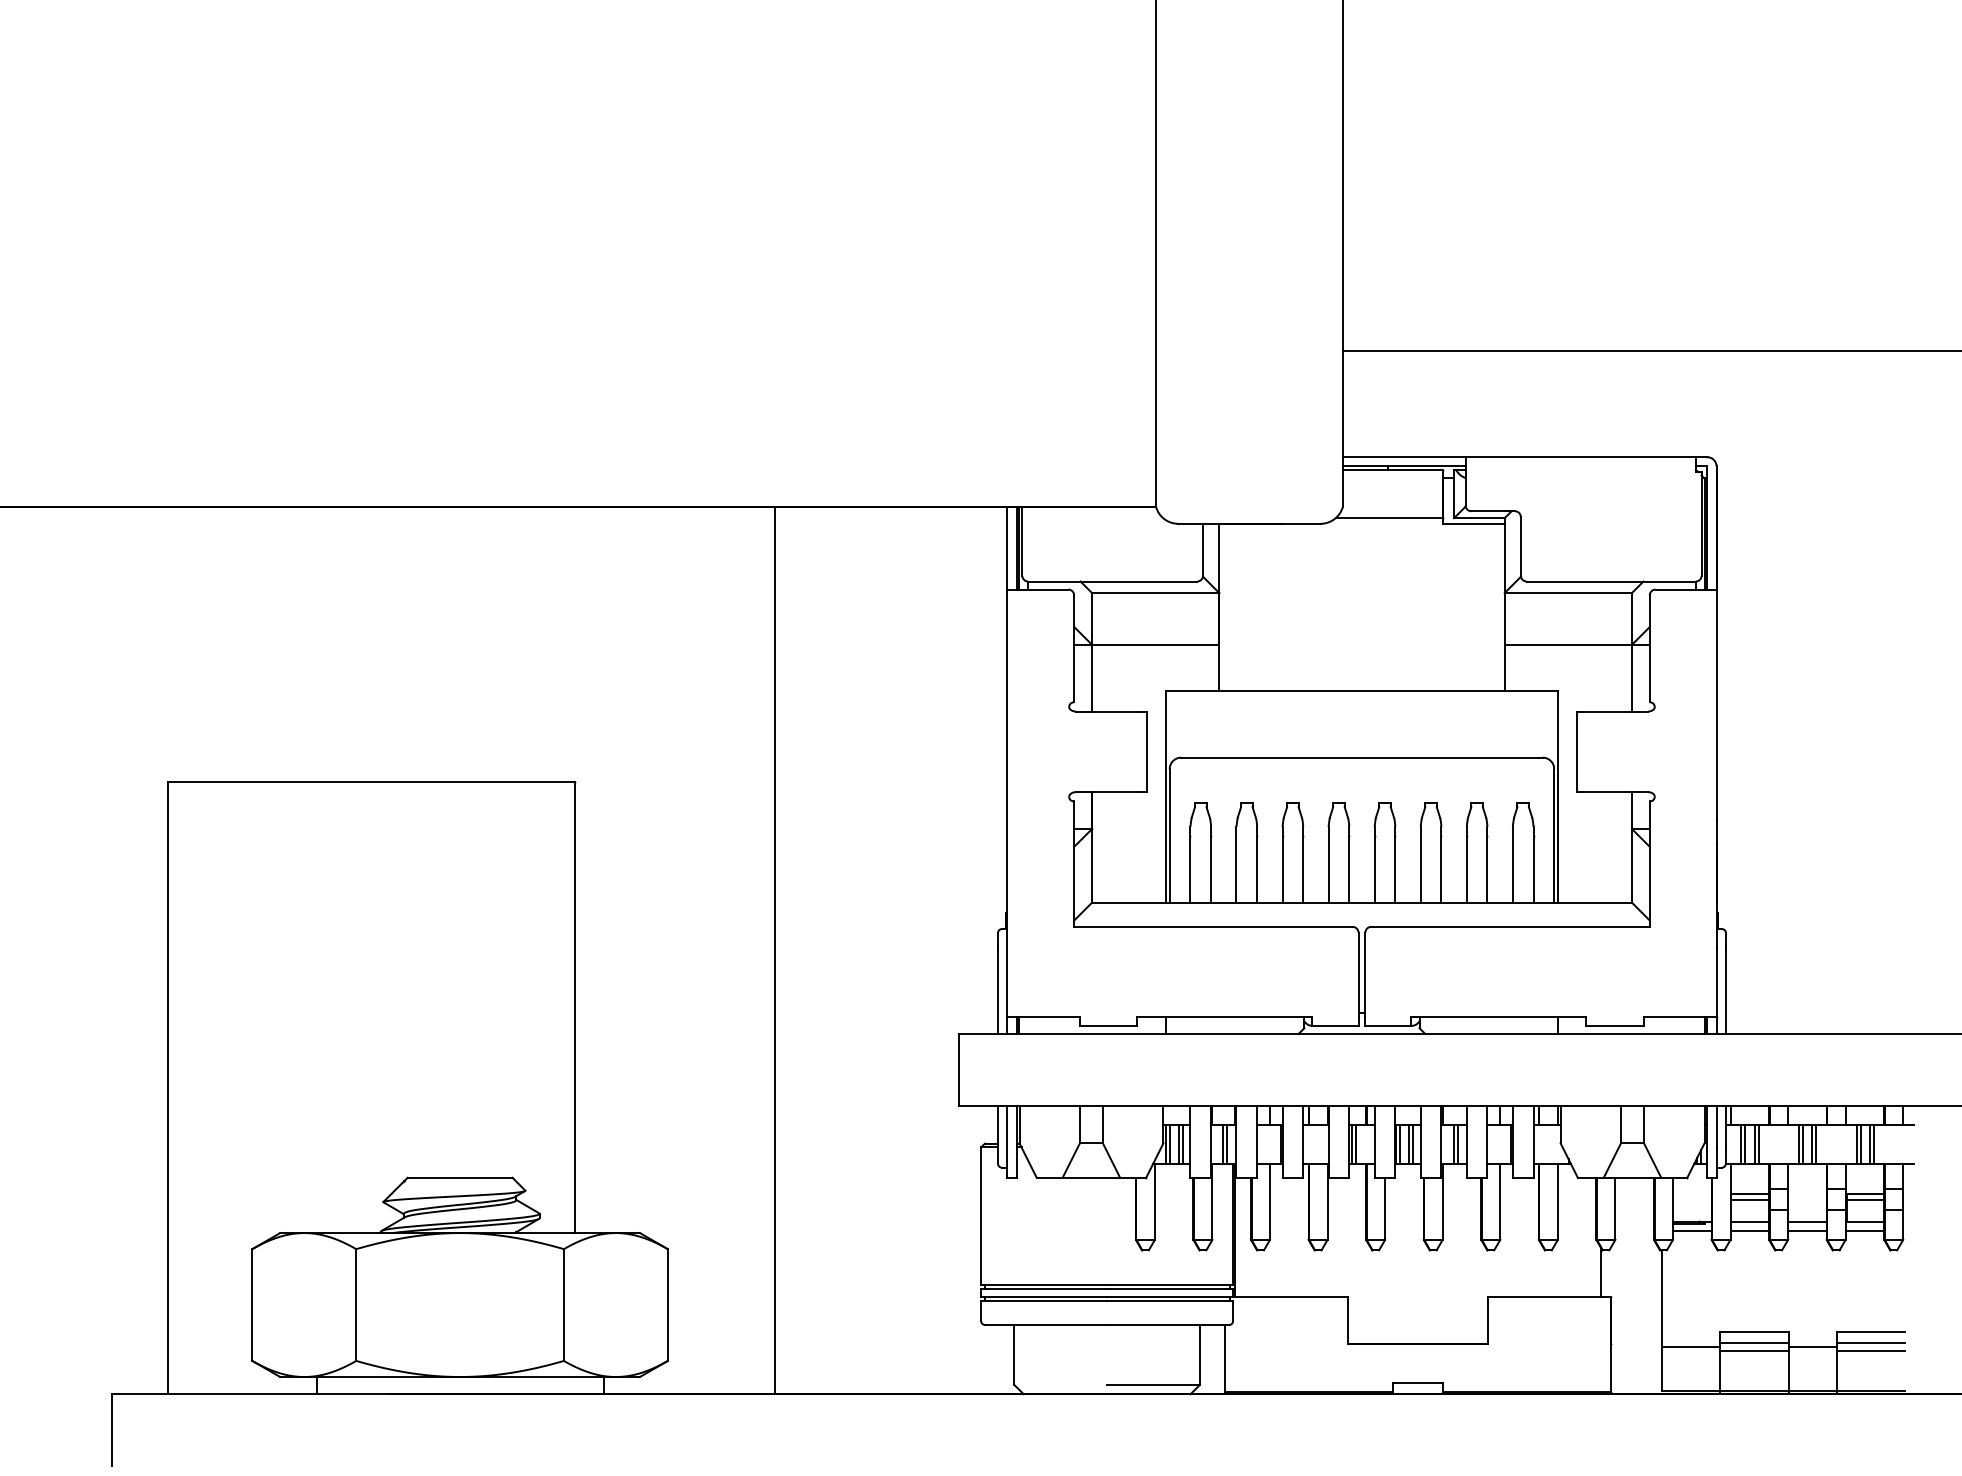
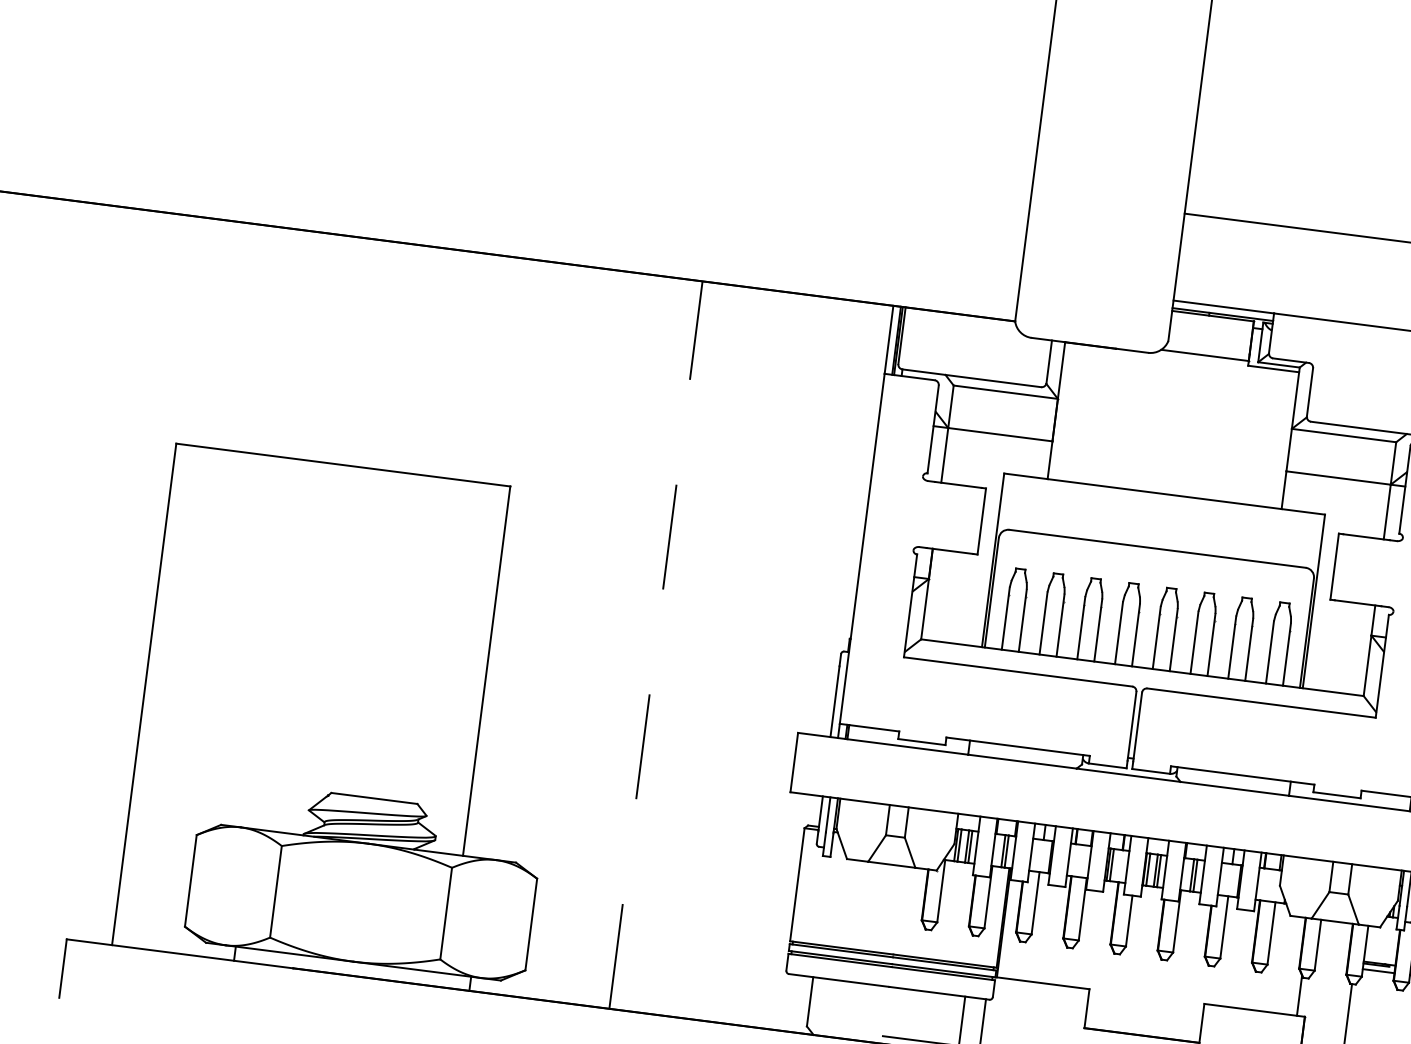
line: (774, 950) -> (655, 645), solid -> dashed

